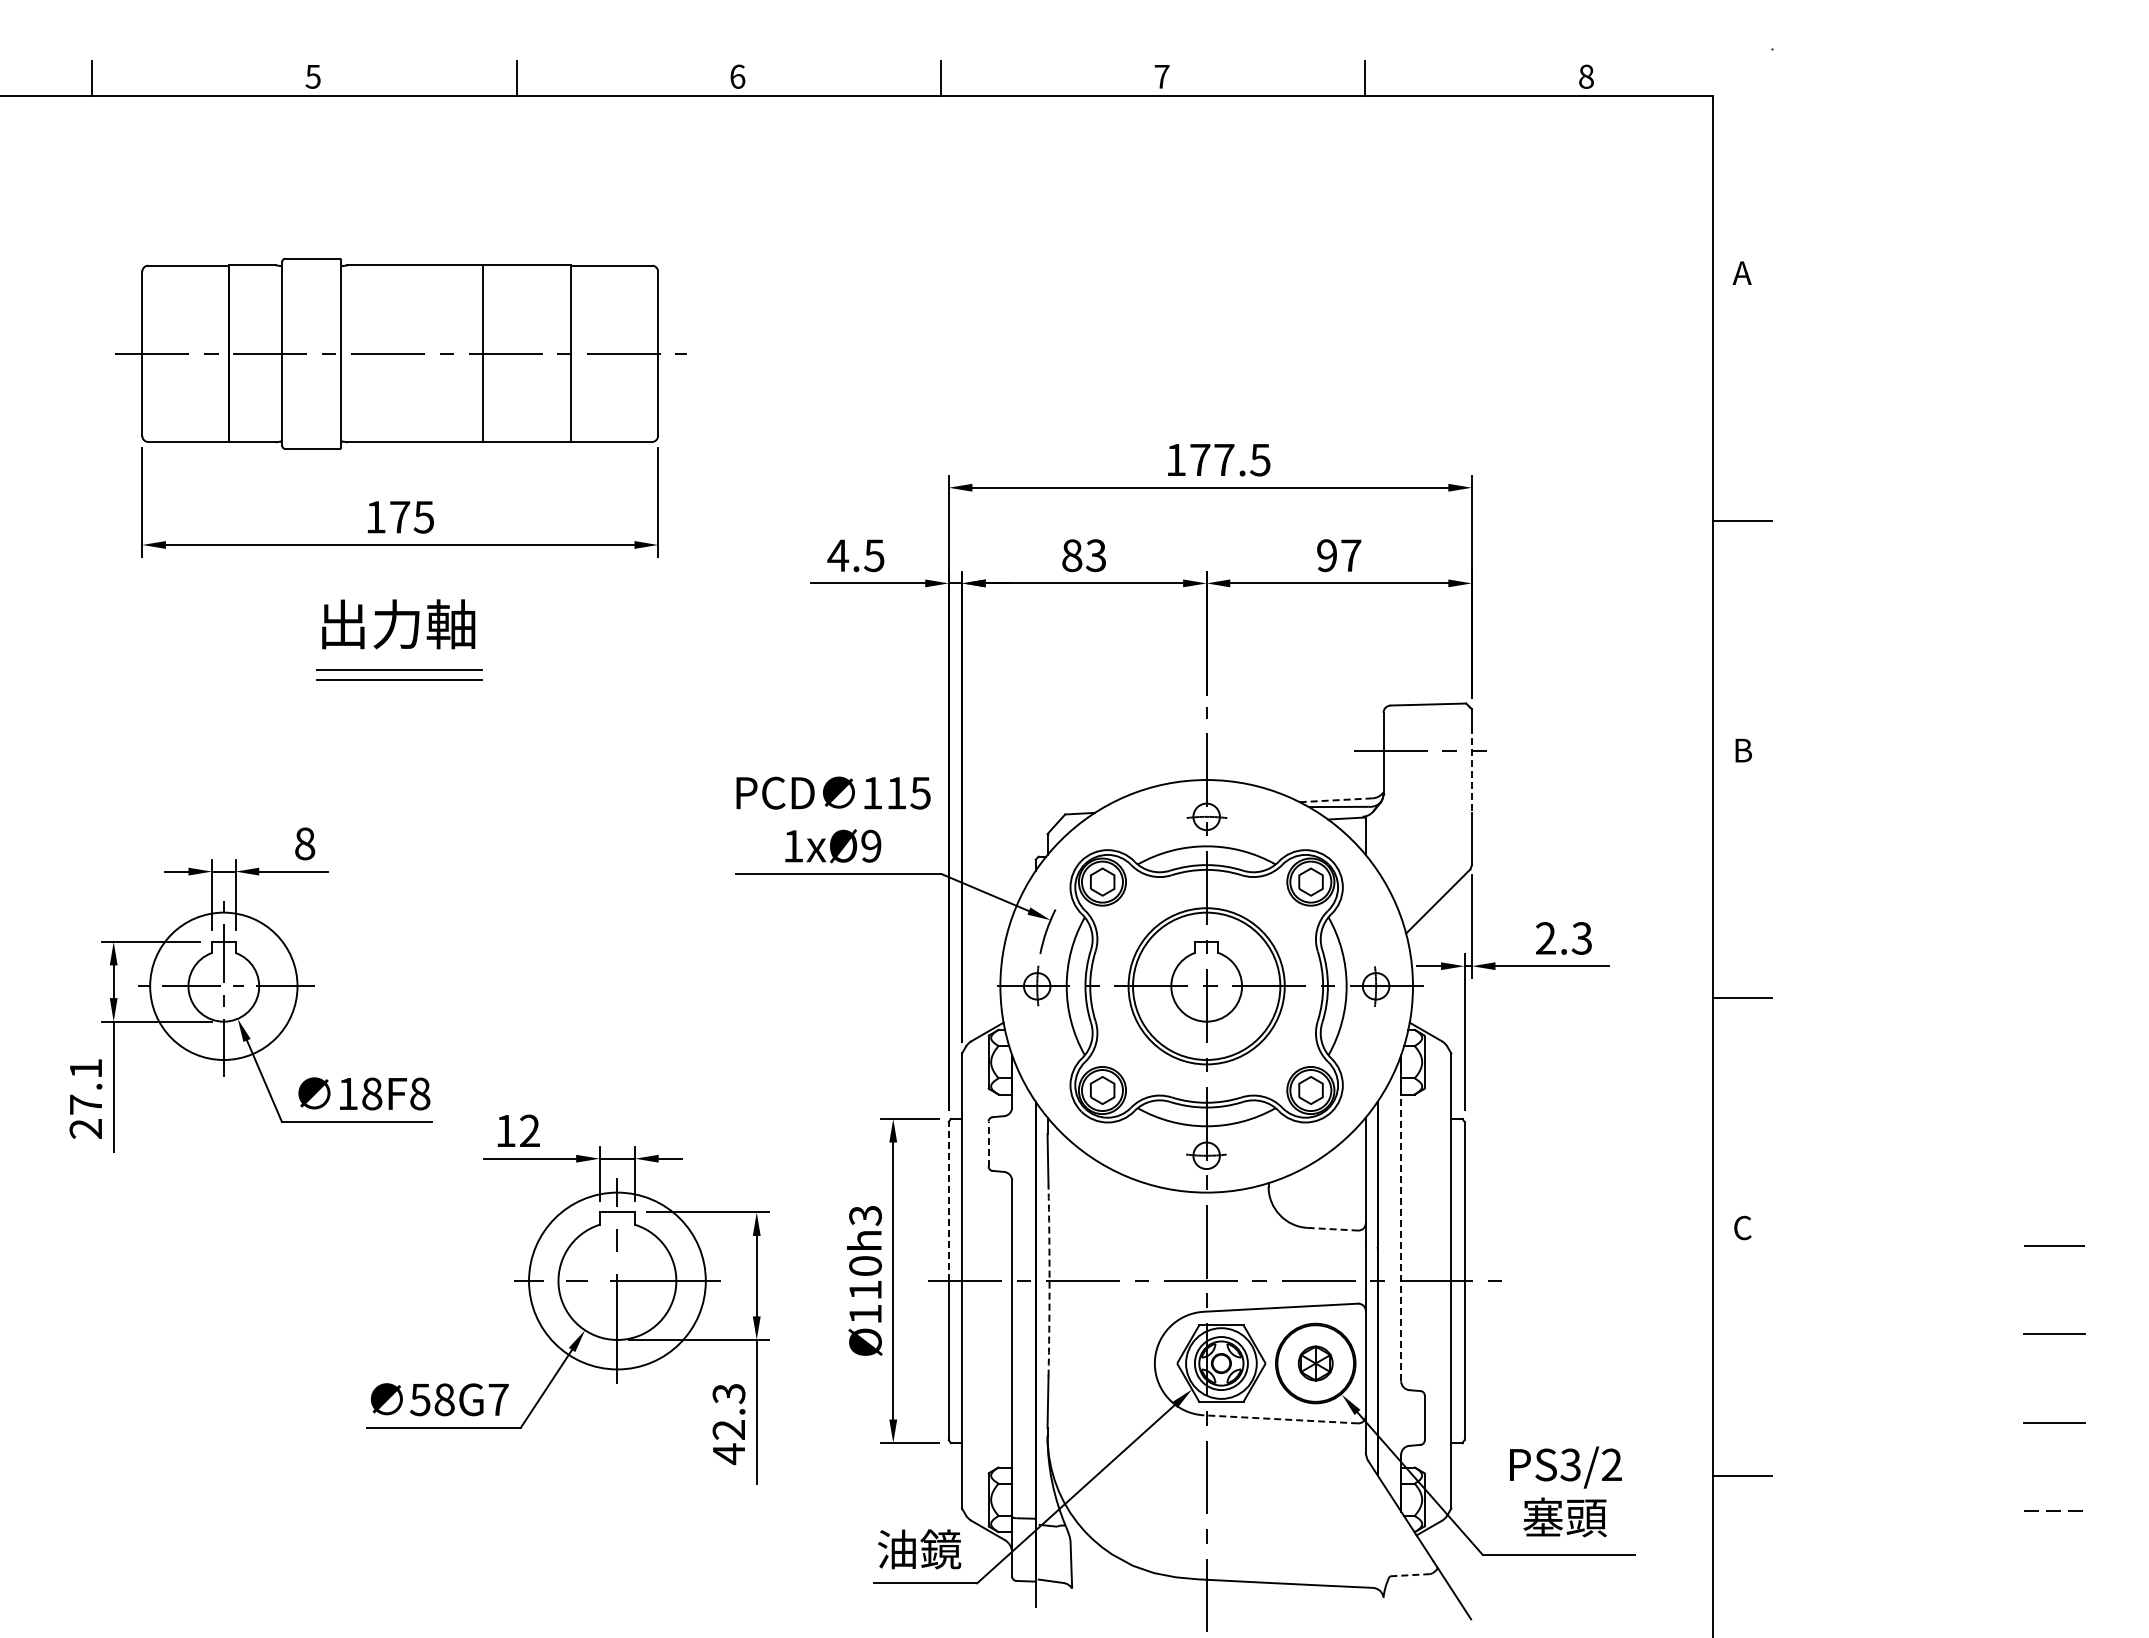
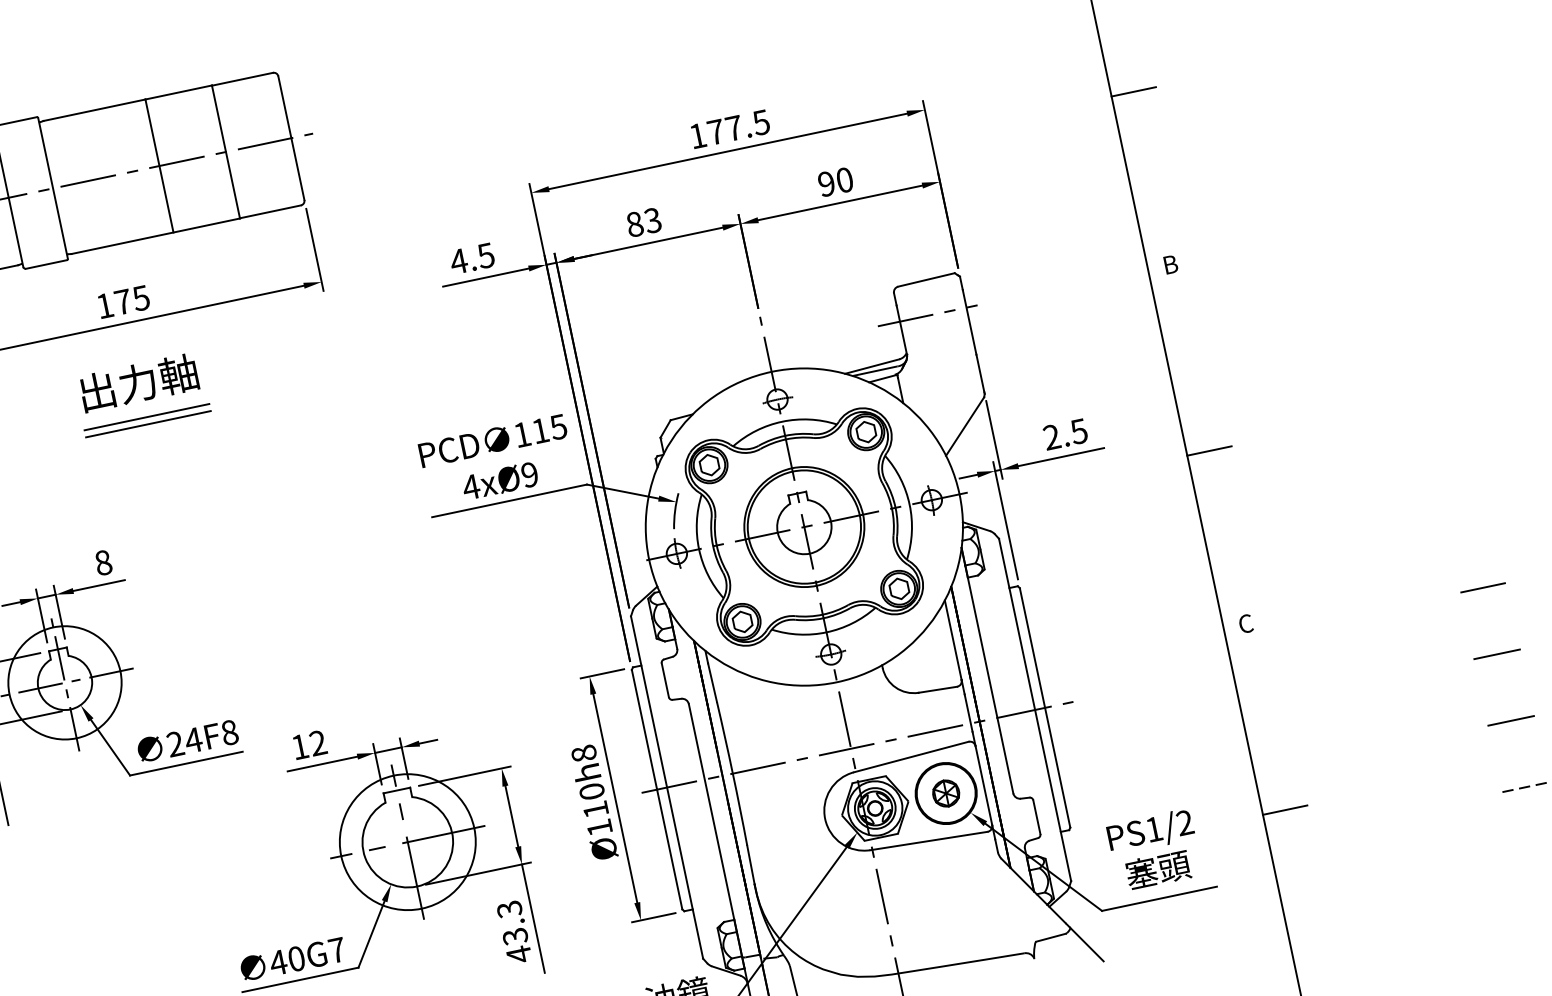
text: (1351, 555) -> (845, 180), 97 -> 90
line: (1471, 770) -> (969, 322), dashed -> solid
line: (1336, 800) -> (872, 366), dashed -> solid
text: (793, 846) -> (471, 487), 1xØ9 -> 4xØ9
text: (1581, 938) -> (1078, 431), 2.3 -> 2.5
text: (360, 1093) -> (184, 741), 18F8 -> 24F8
line: (988, 1143) -> (665, 679), dashed -> solid
line: (948, 1201) -> (644, 729), dashed -> solid
text: (865, 1215) -> (584, 753), Ø110h3 -> Ø110h8
line: (1401, 1218) -> (987, 670), dashed -> solid
line: (1333, 1229) -> (938, 689), dashed -> solid
arc: (1049, 1281) -> (732, 774), dashed -> solid
text: (431, 1399) -> (286, 960), 58G7 -> 40G7
line: (1280, 1419) -> (928, 841), dashed -> solid
text: (729, 1430) -> (515, 936), 42.3 -> 43.3
text: (1570, 1464) -> (1153, 829), PS3/2 -> PS1/2
line: (1410, 1575) -> (1051, 937), dashed -> solid

